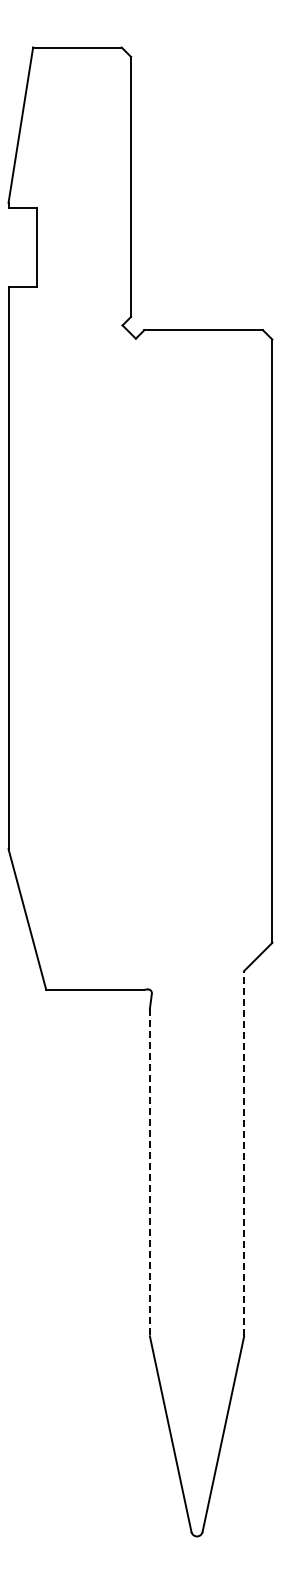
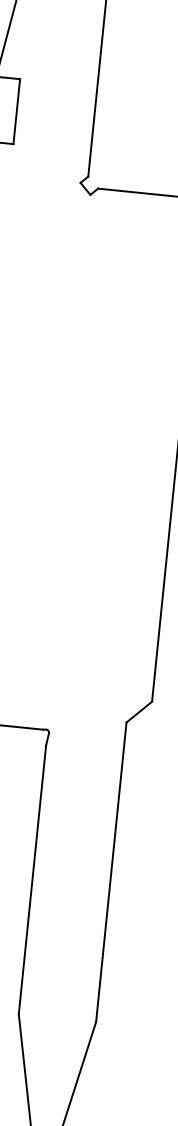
line: (244, 1153) -> (111, 872), dashed -> solid
line: (149, 1172) -> (32, 879), dashed -> solid

